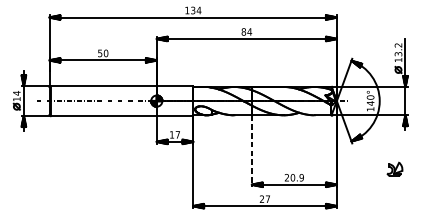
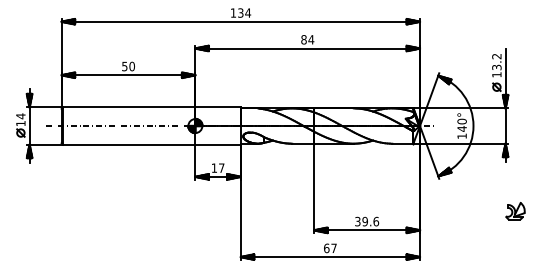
line: (252, 151) -> (314, 188), dashed -> solid
part: (394, 169) -> (515, 211), moved
text: (294, 177) -> (367, 221), 20.9 -> 39.6
text: (261, 199) -> (326, 248), 27 -> 67

